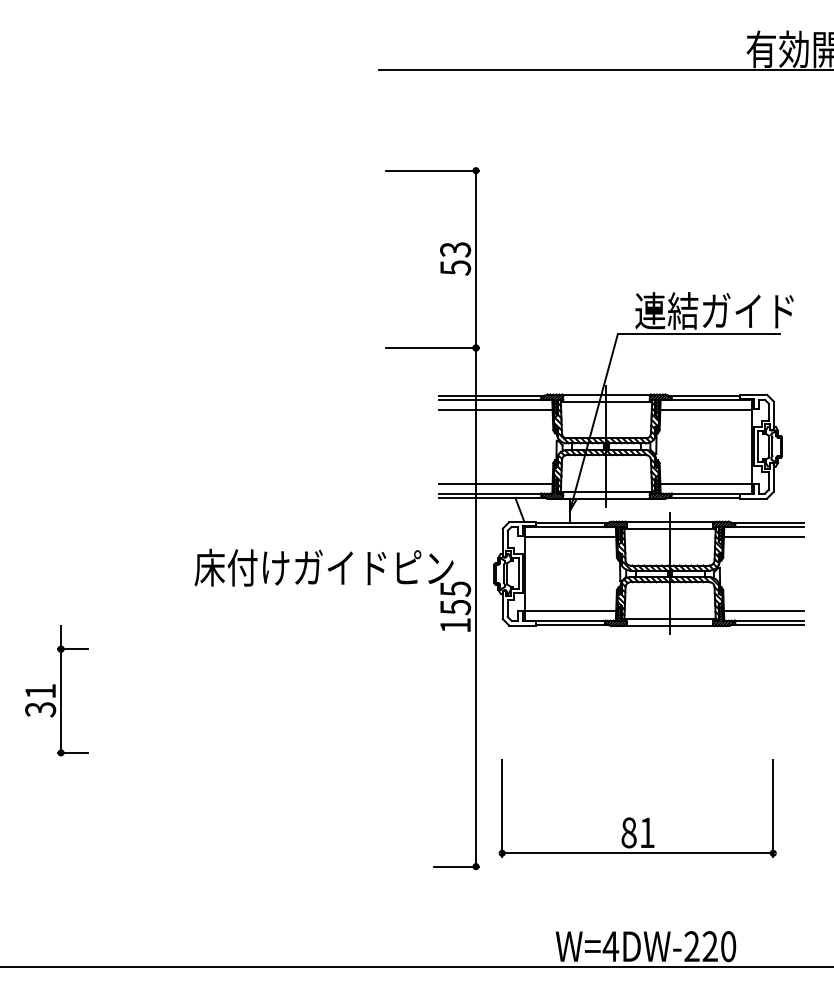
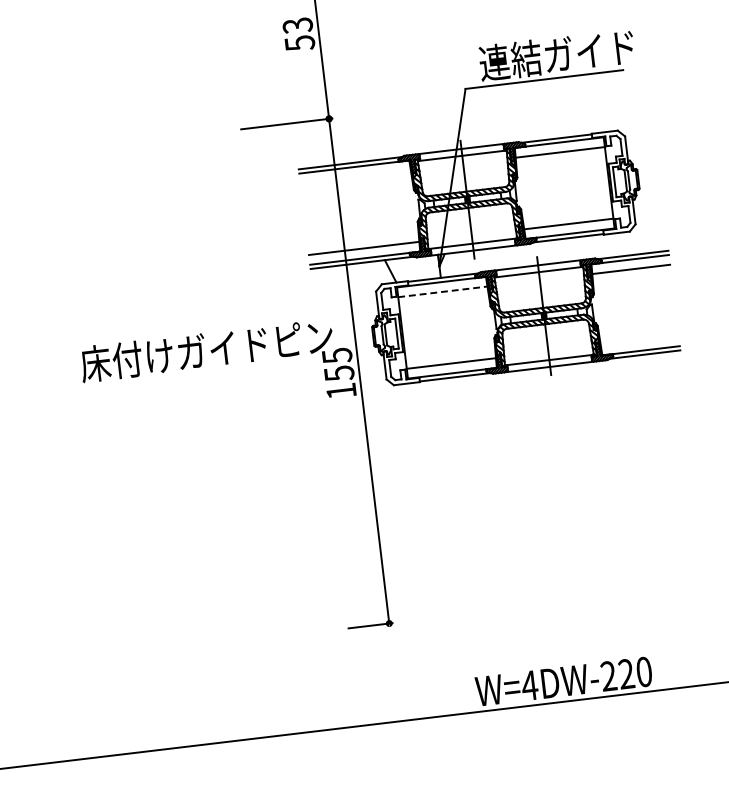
line: (495, 409) -> (355, 176), removed
line: (570, 537) -> (443, 292), solid -> dashed
line: (763, 610) -> (639, 340), removed
part: (633, 818) -> (536, 558), removed

